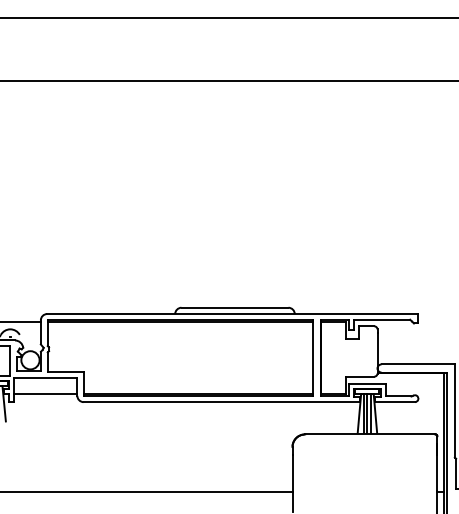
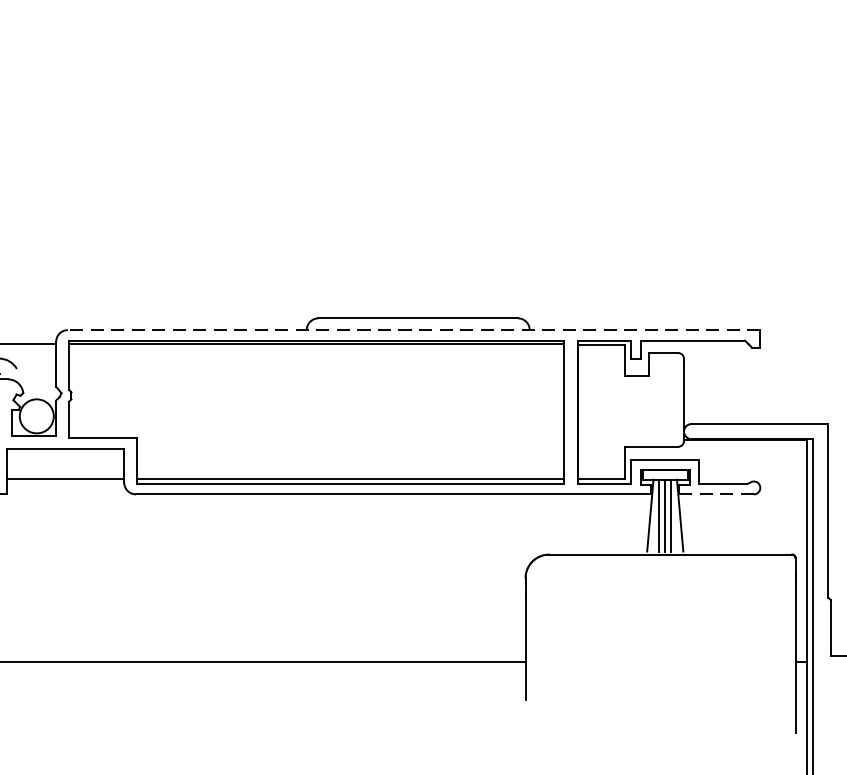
line: (232, 314) -> (413, 330), solid -> dashed
line: (394, 402) -> (715, 495), solid -> dashed

